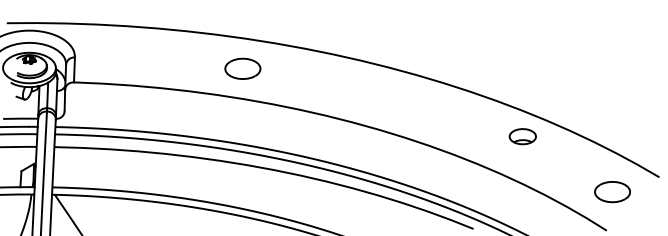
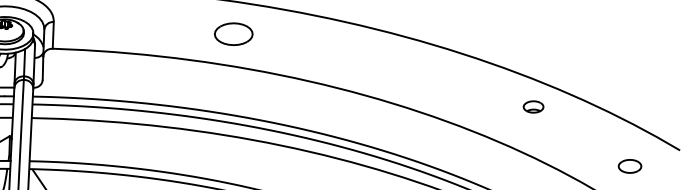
part: (522, 136) -> (533, 106), size x0.7
part: (612, 192) -> (629, 166), size x0.6

